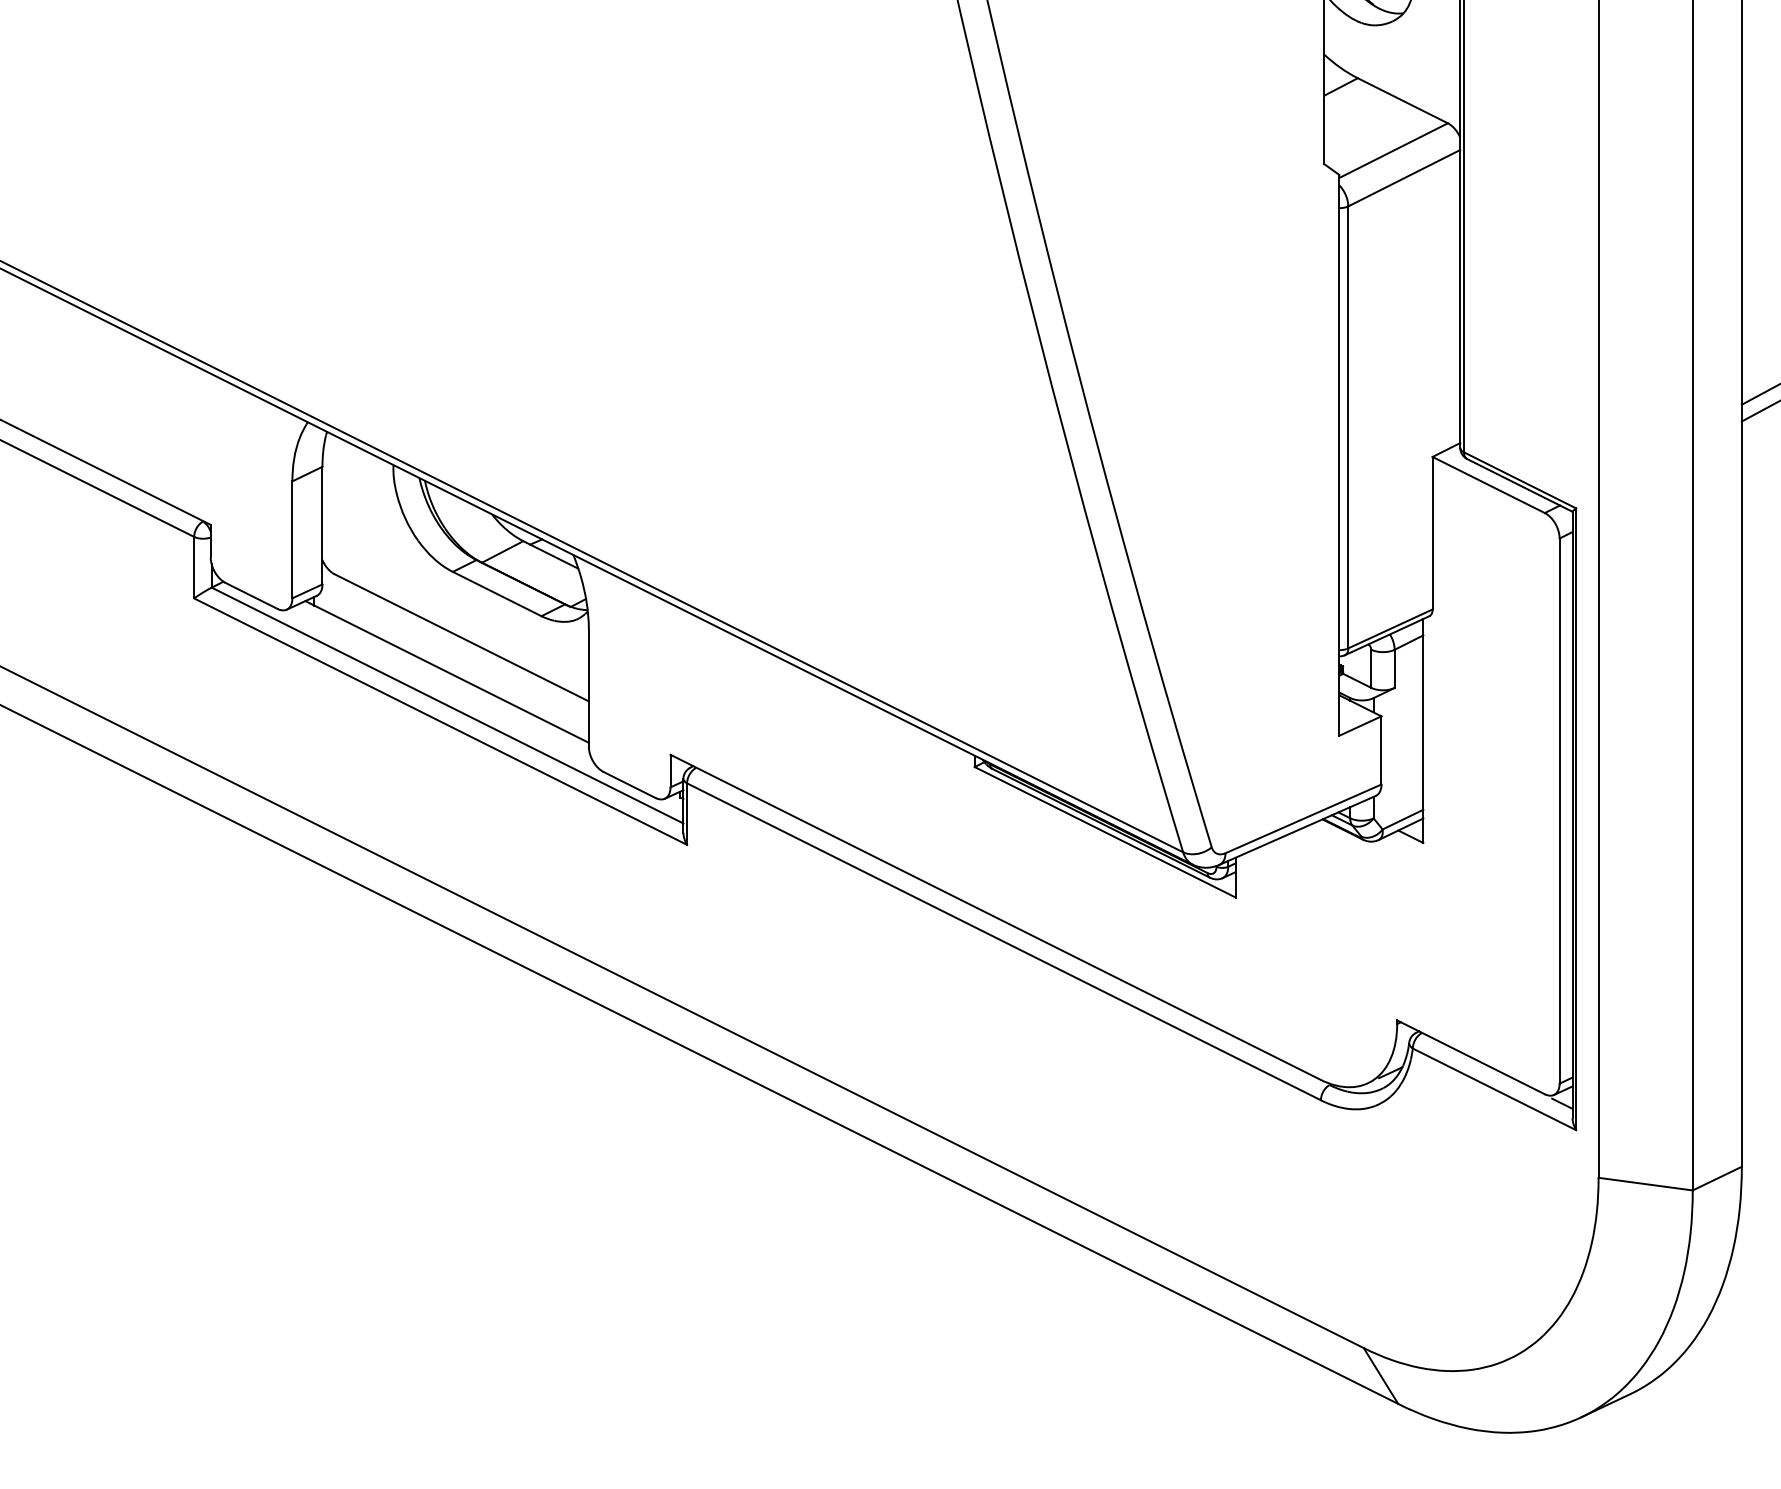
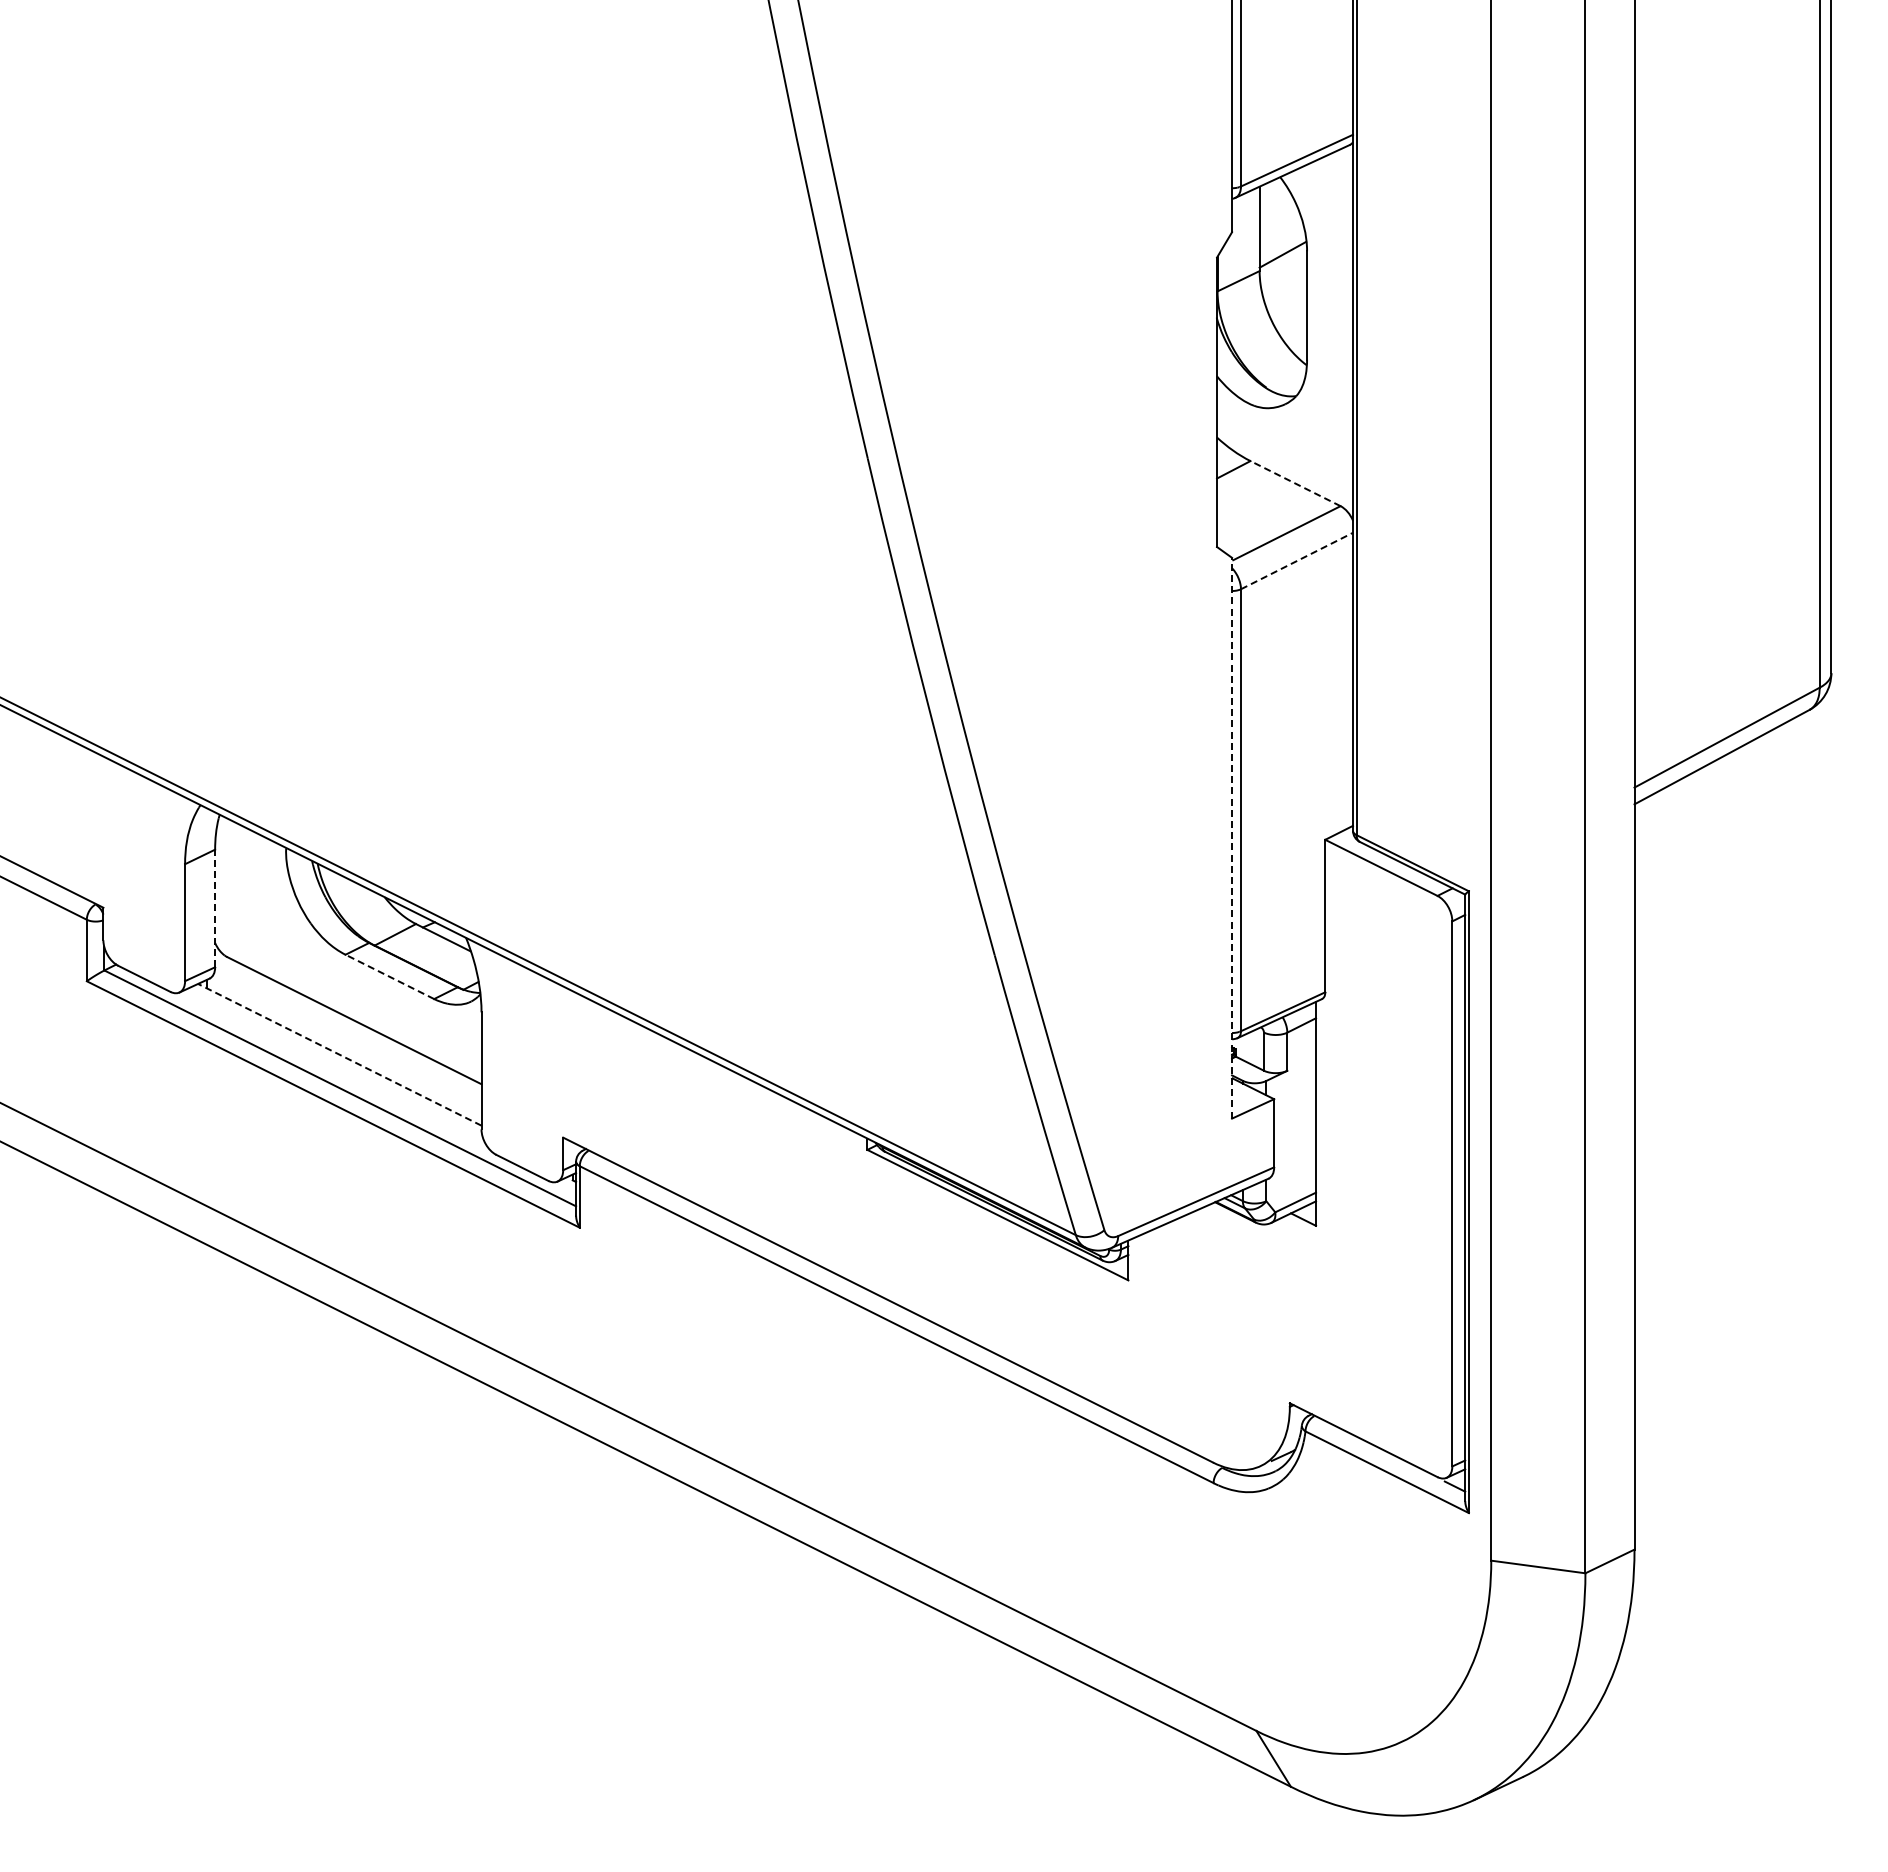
line: (1402, 100) -> (1295, 483), solid -> dashed
line: (1404, 178) -> (1297, 561), solid -> dashed
line: (1339, 454) -> (1232, 837), solid -> dashed
line: (322, 525) -> (215, 908), solid -> dashed
line: (496, 593) -> (389, 976), solid -> dashed
line: (446, 671) -> (339, 1054), solid -> dashed

